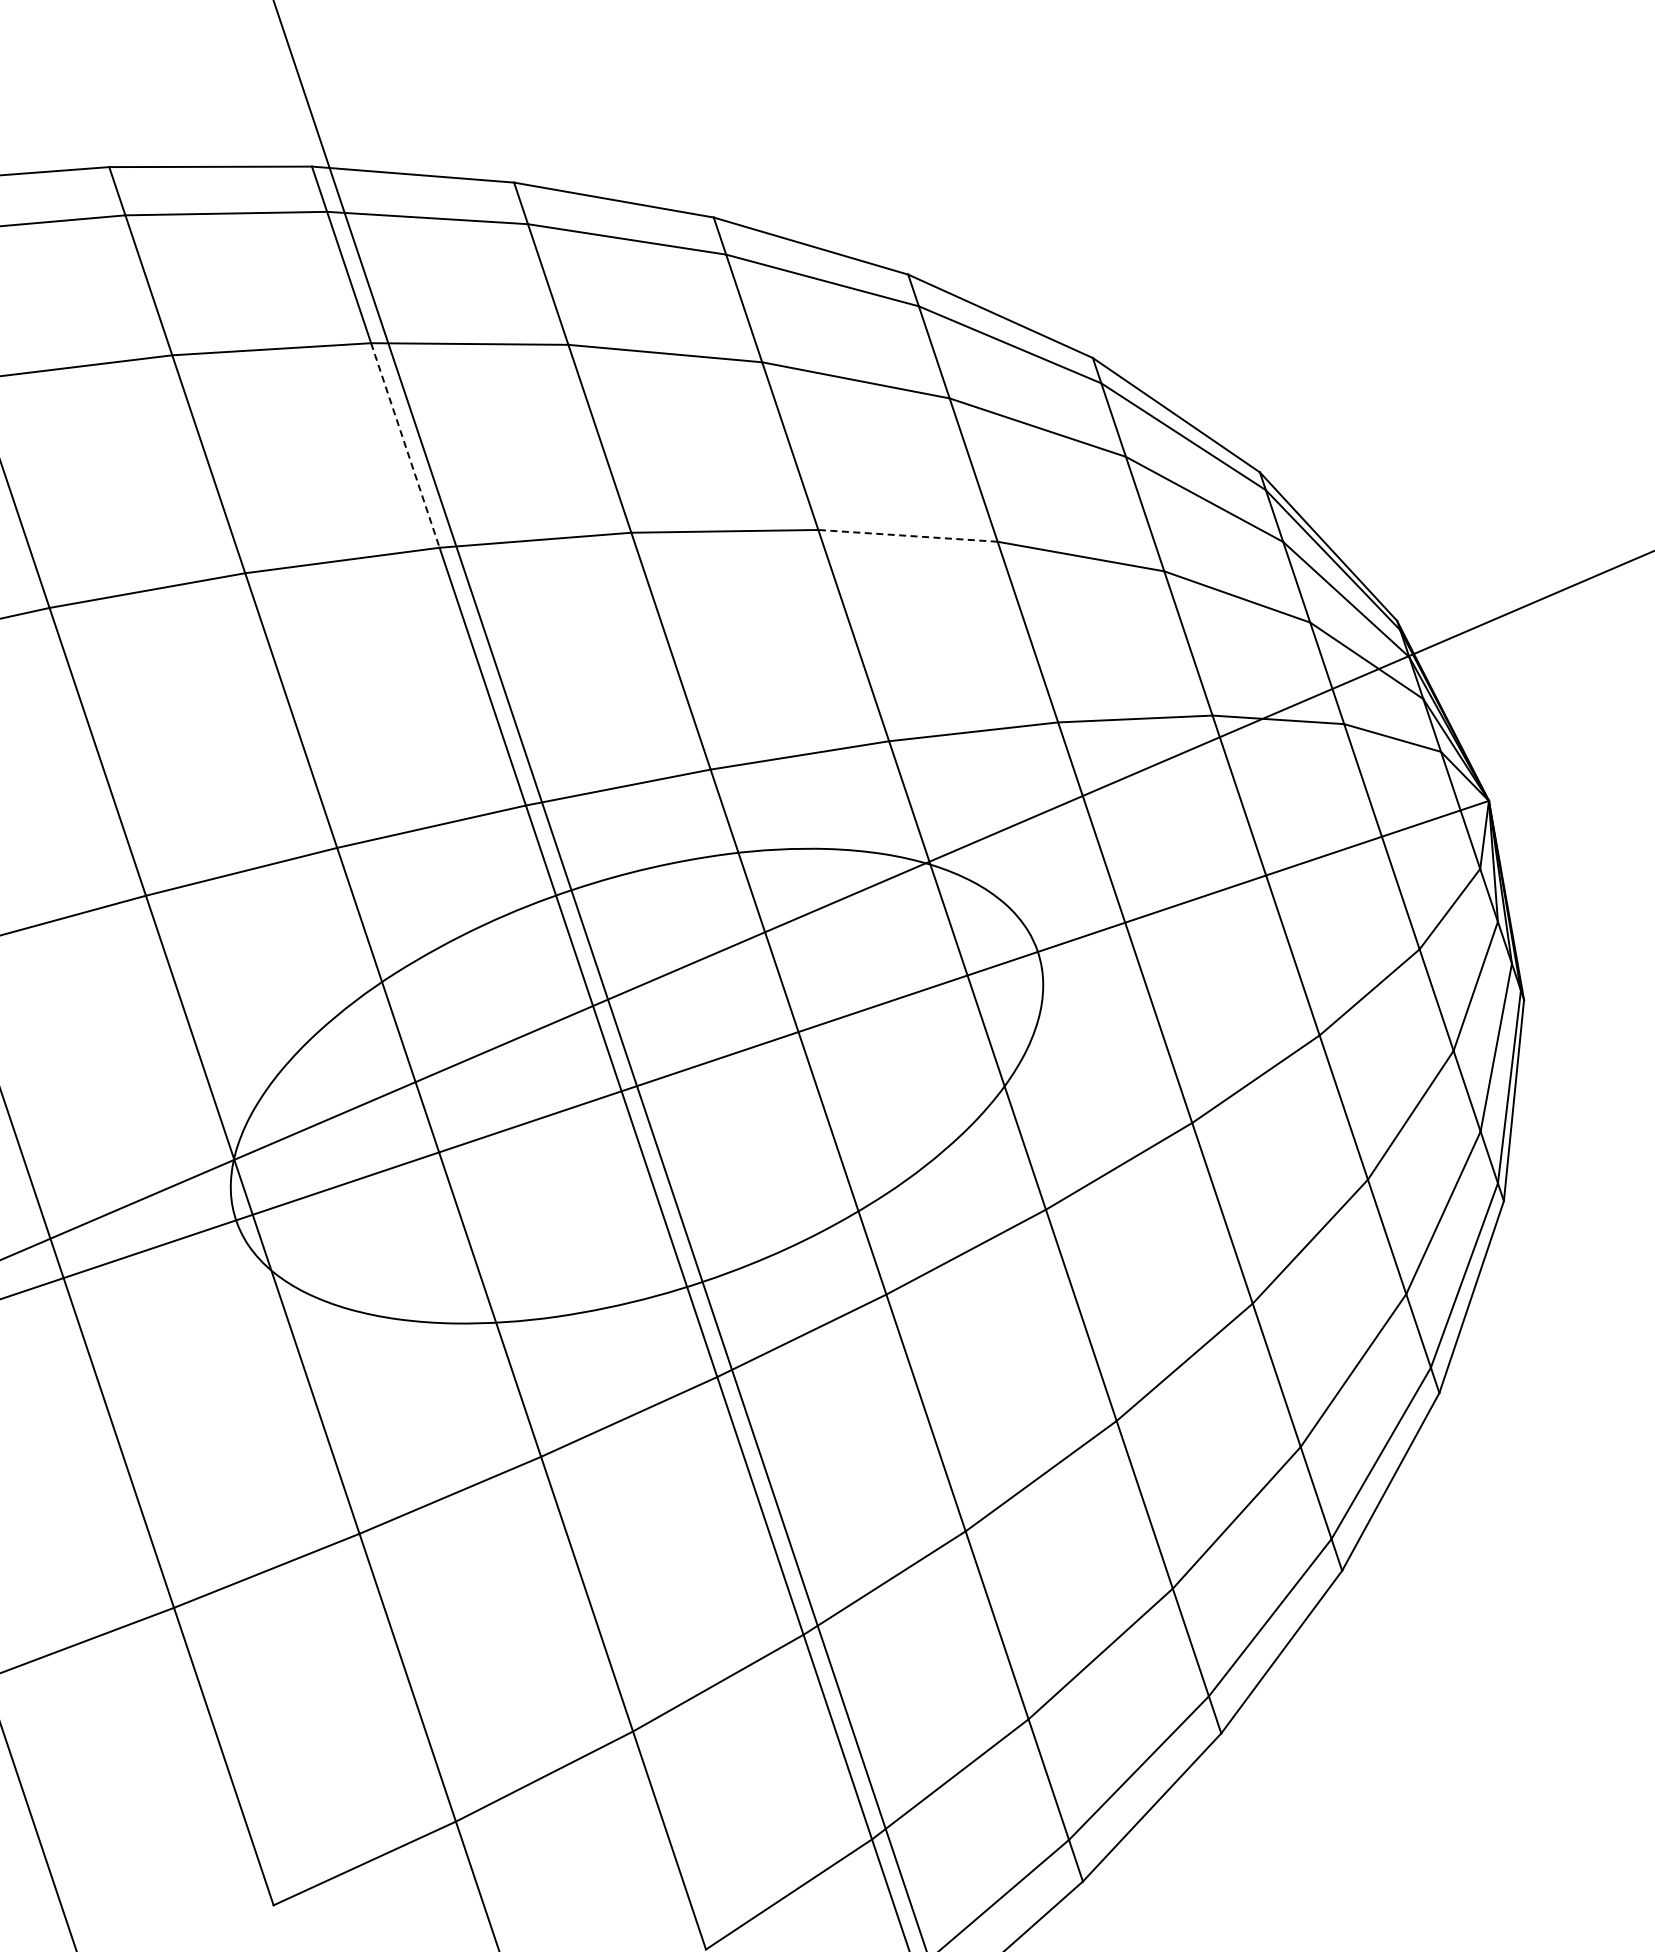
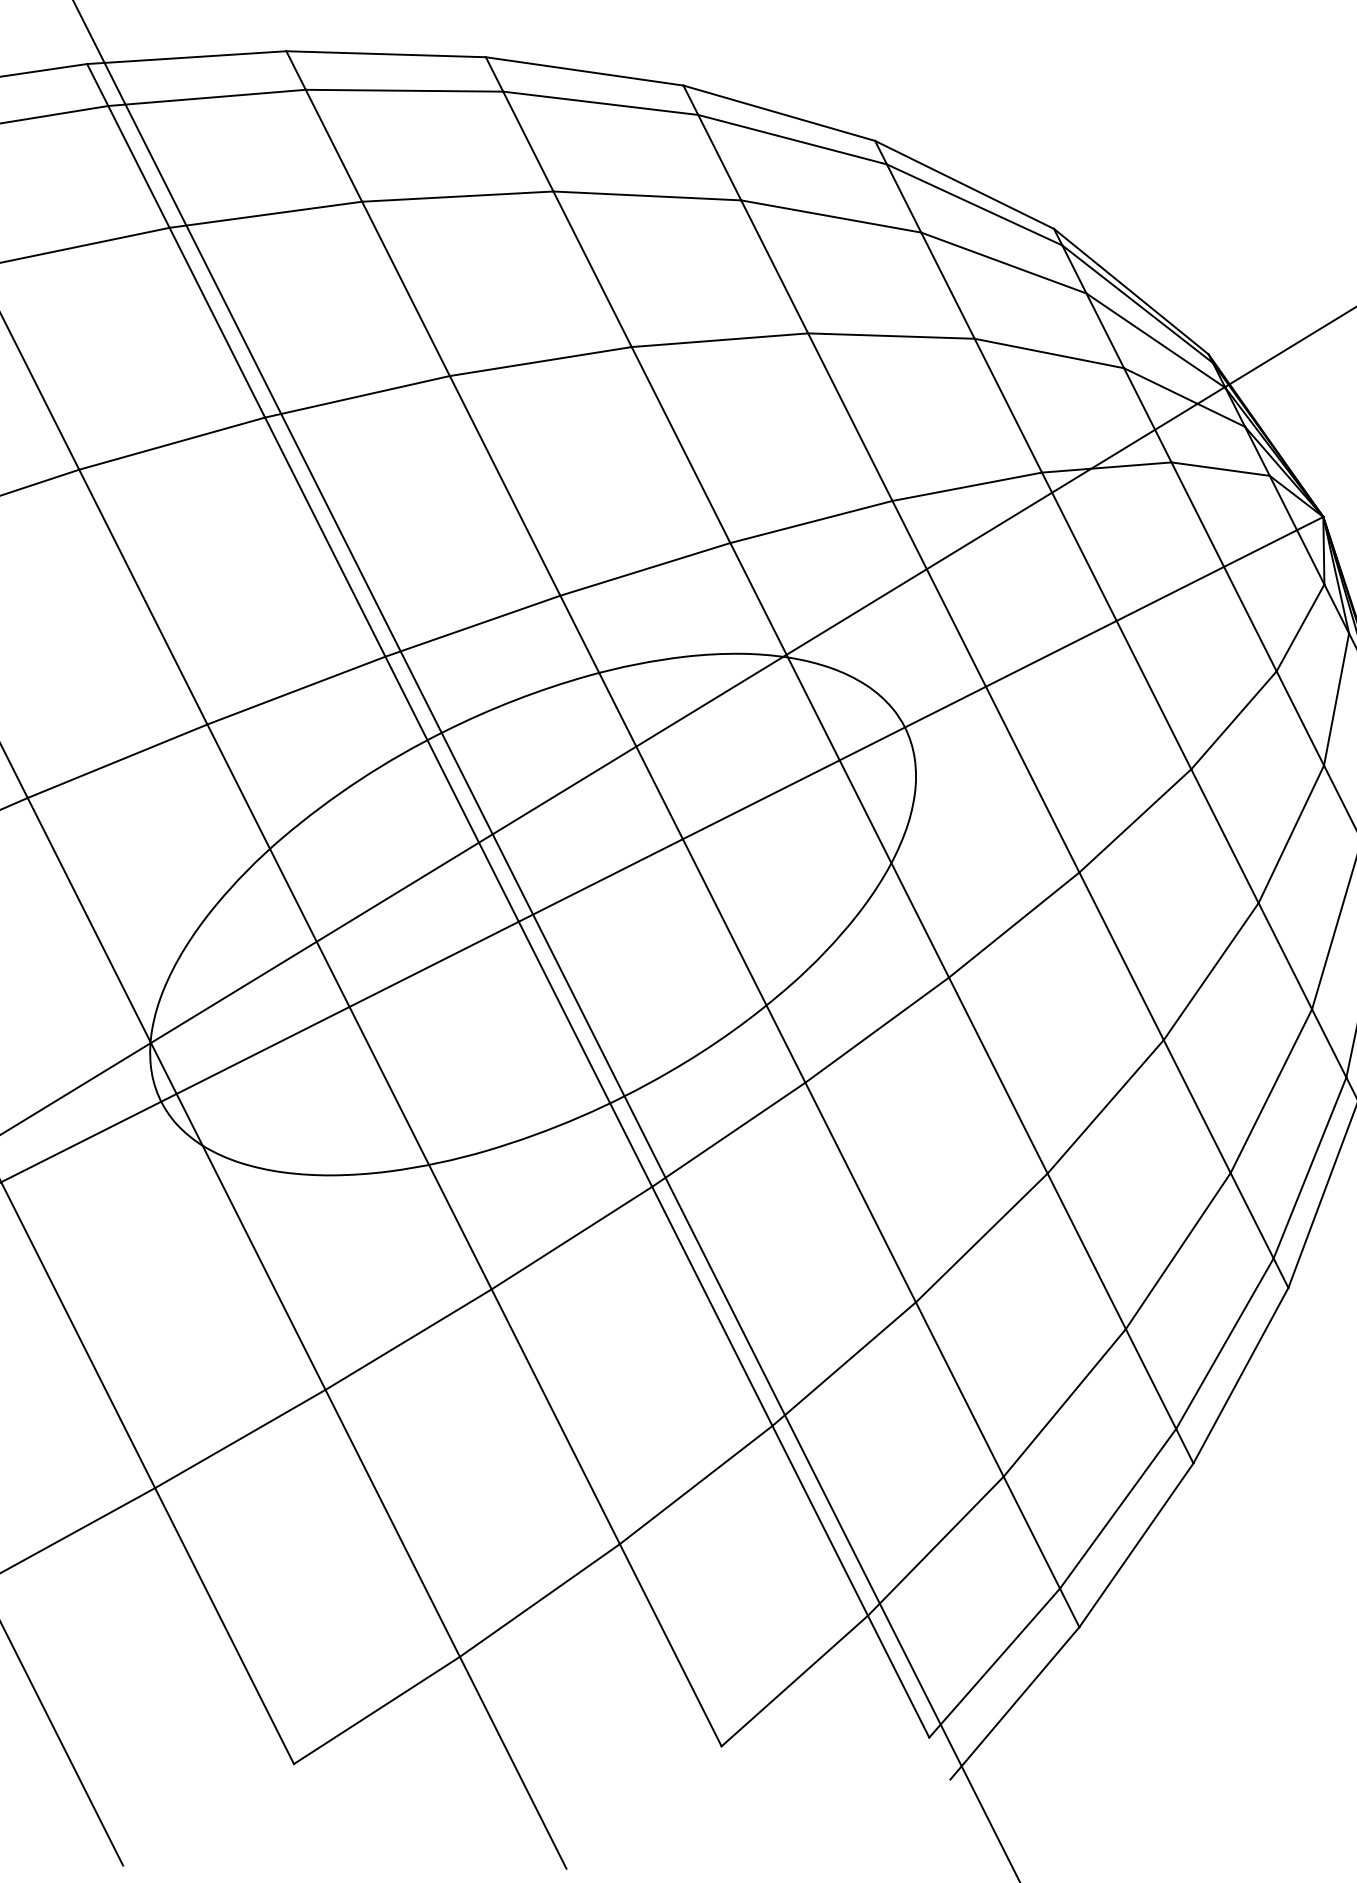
line: (405, 445) -> (217, 322), dashed -> solid
line: (908, 535) -> (720, 339), dashed -> solid

